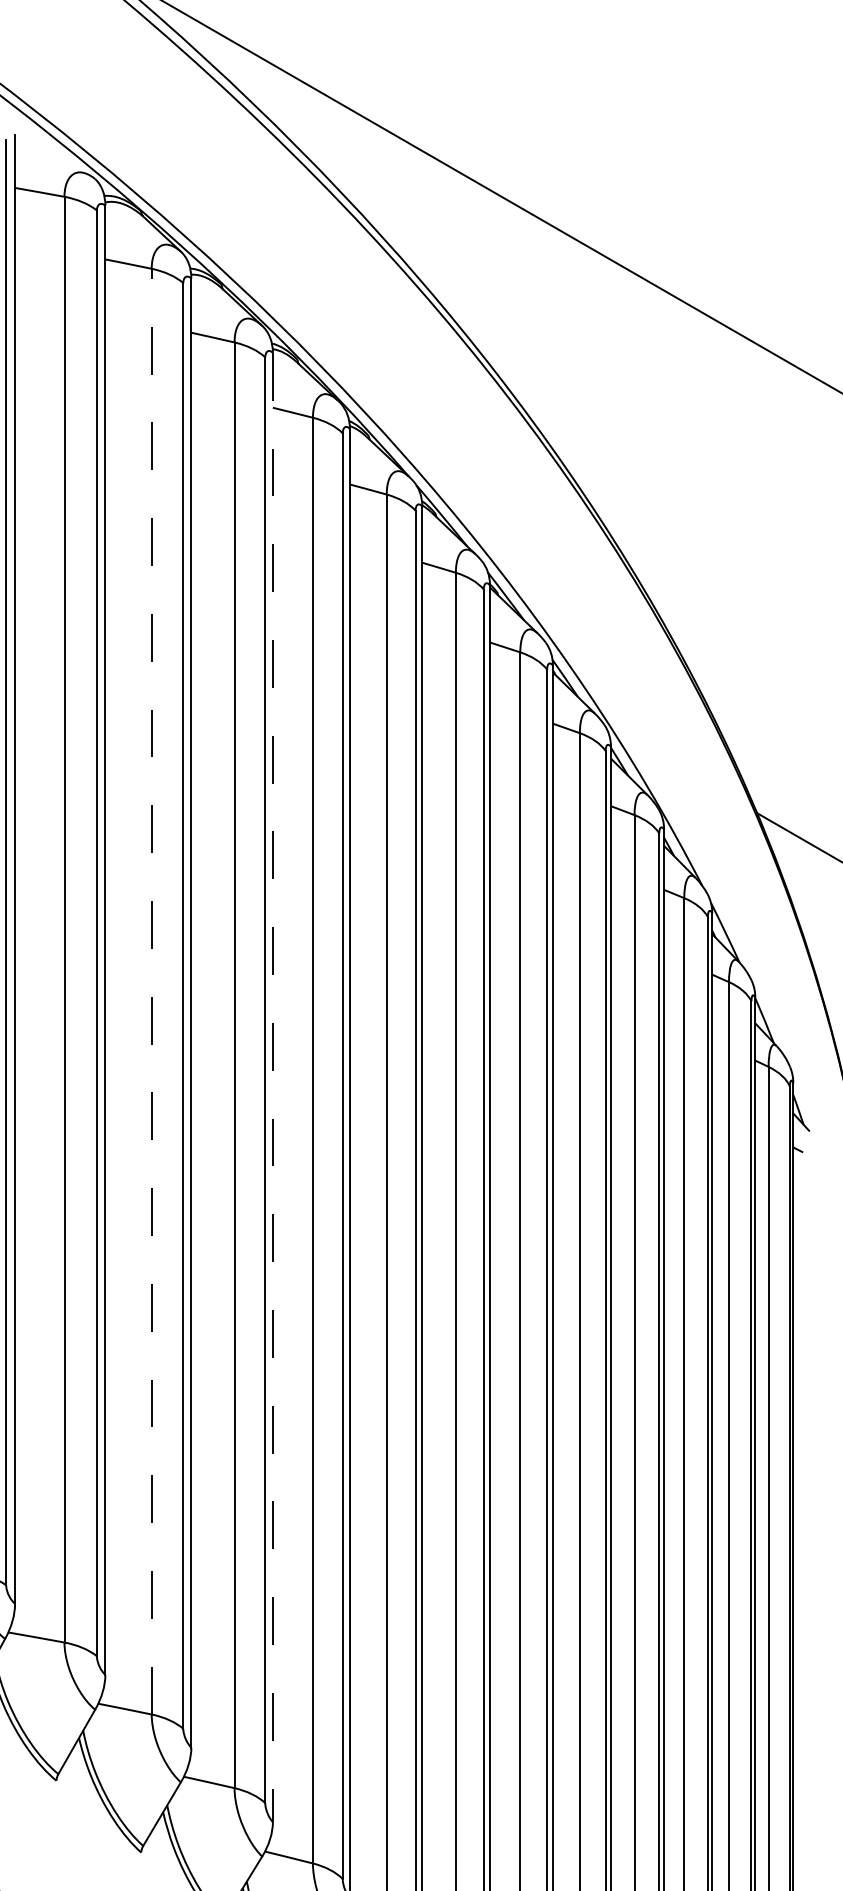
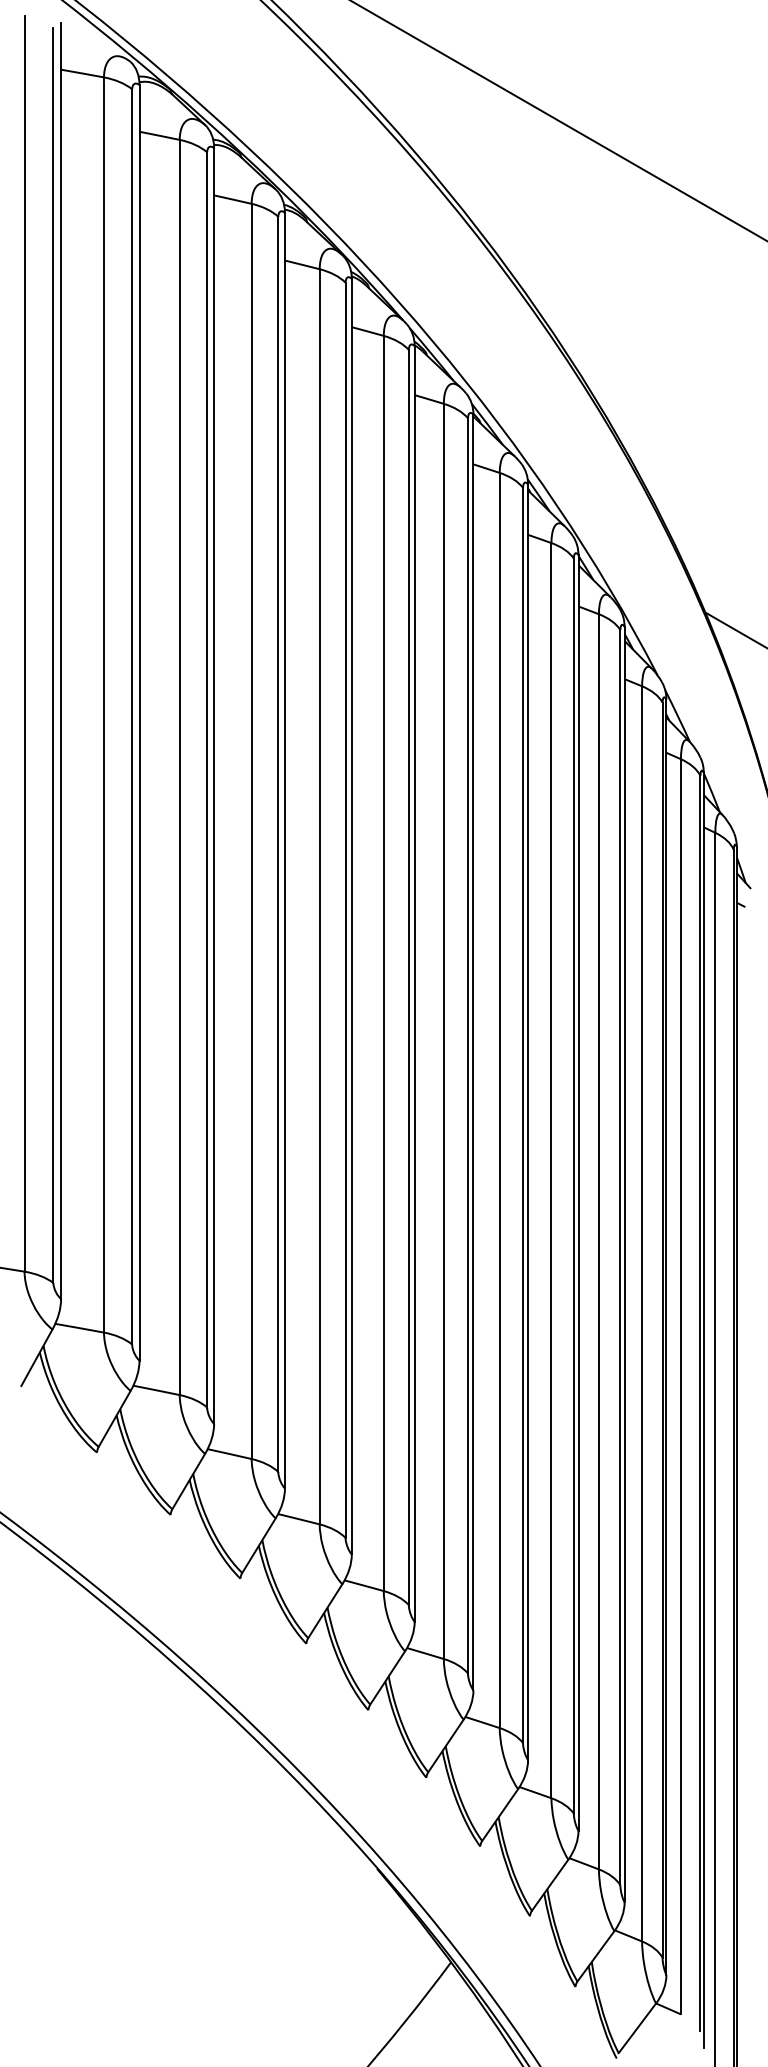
line: (151, 991) -> (179, 767), dashed -> solid
line: (272, 1087) -> (284, 850), dashed -> solid

